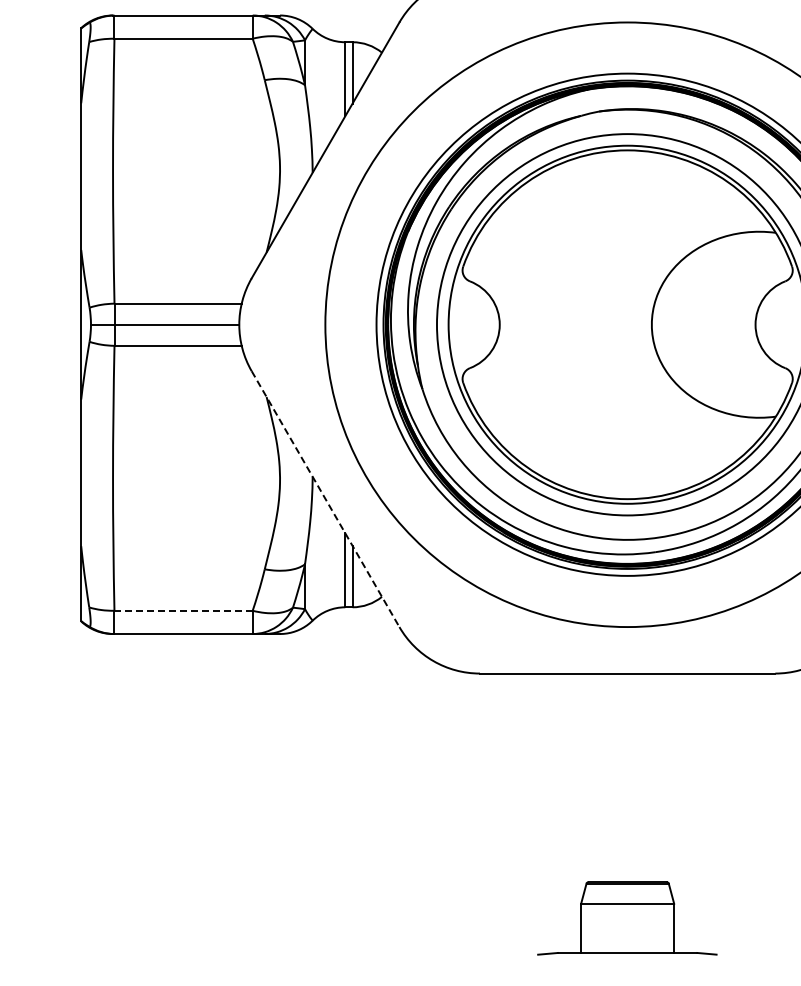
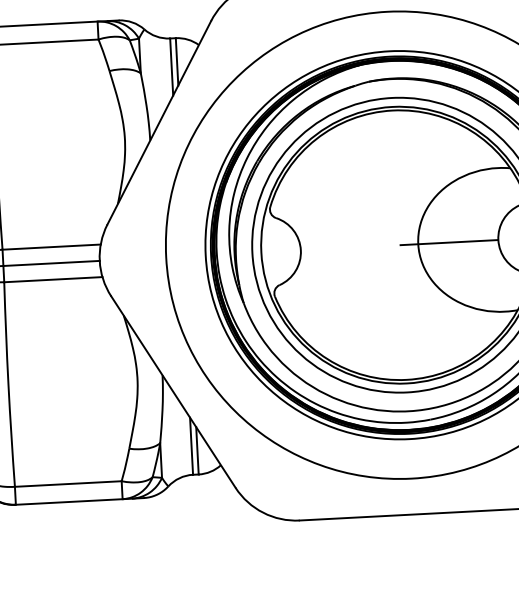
line: (691, 324) -> (448, 242), added
line: (325, 499) -> (173, 392), dashed -> solid
line: (184, 610) -> (69, 483), dashed -> solid

